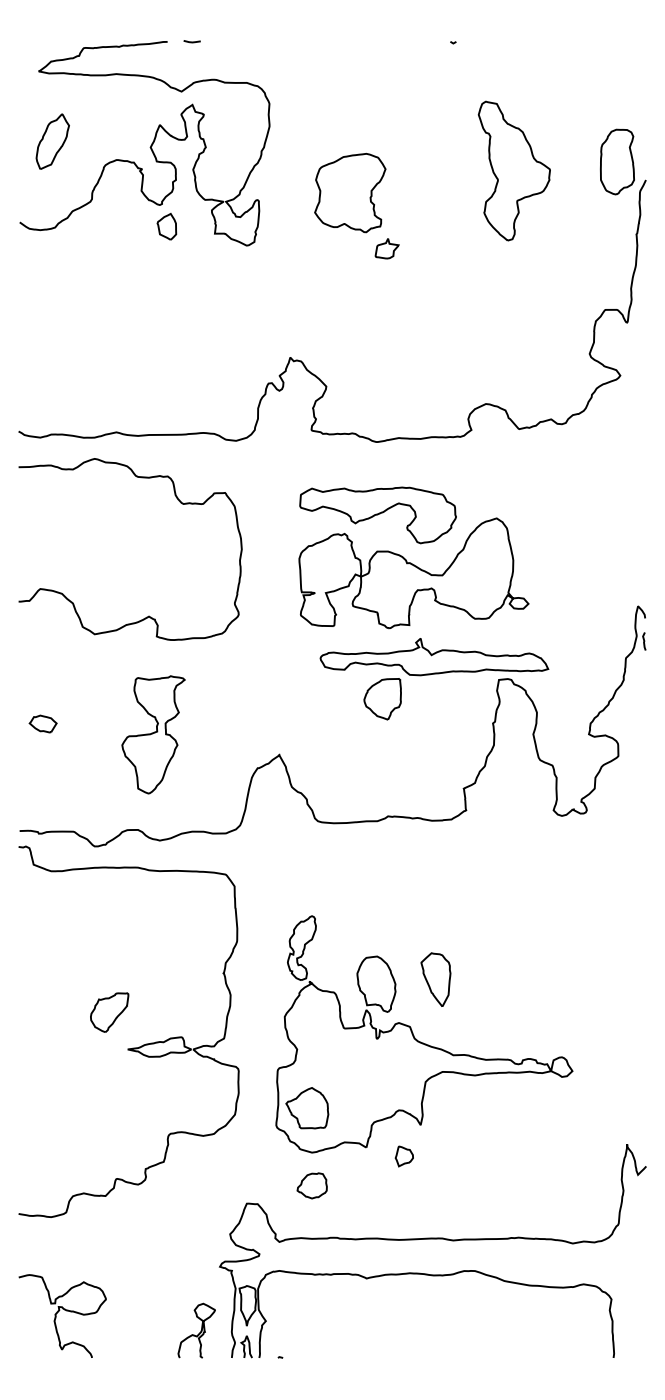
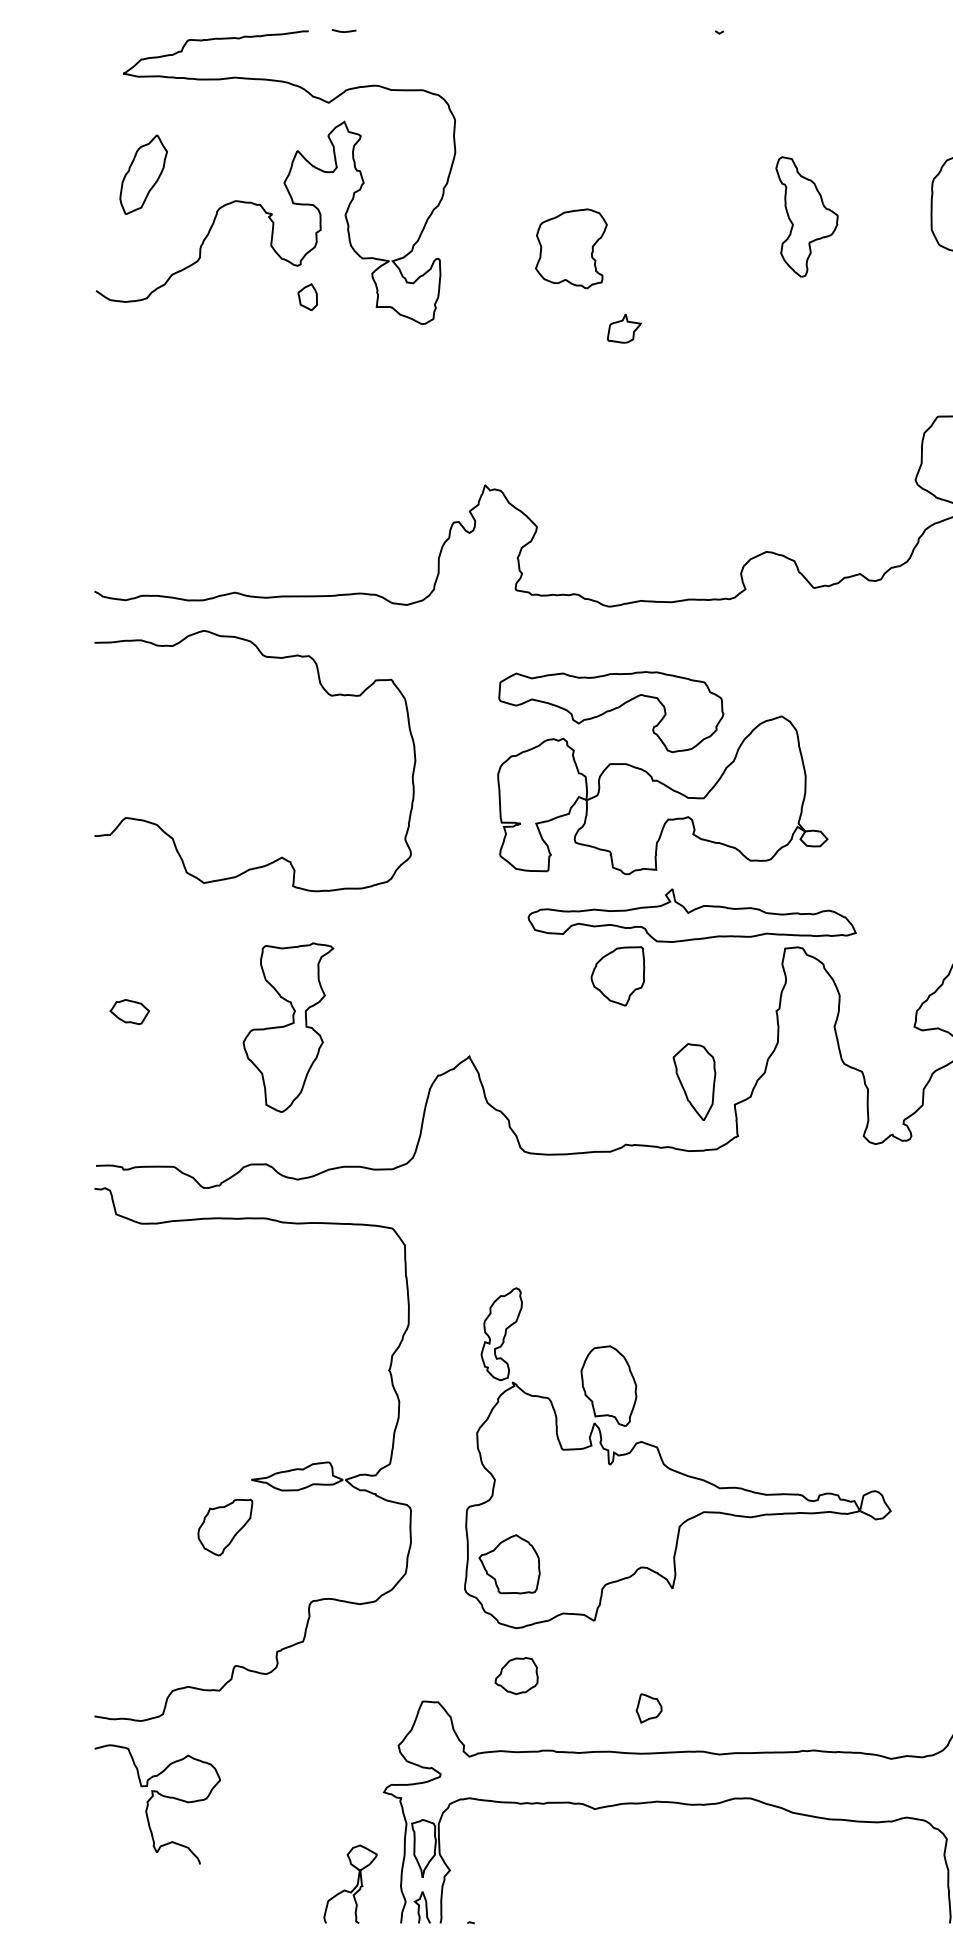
part: (513, 170) -> (805, 216), size x0.6
part: (350, 193) -> (571, 249), size x0.7
part: (166, 226) -> (307, 296), size x0.7
part: (435, 979) -> (693, 1081), moved
part: (109, 1012) -> (225, 1527), moved
part: (403, 1156) -> (647, 1708), moved
curve: (59, 1311) -> (153, 1797), moved

